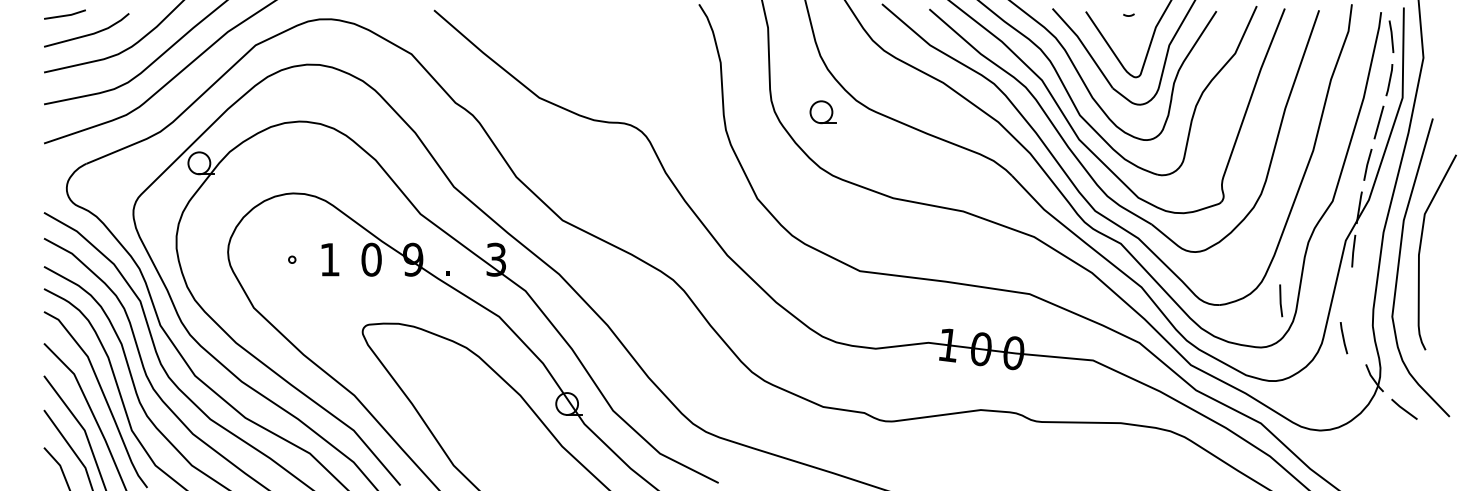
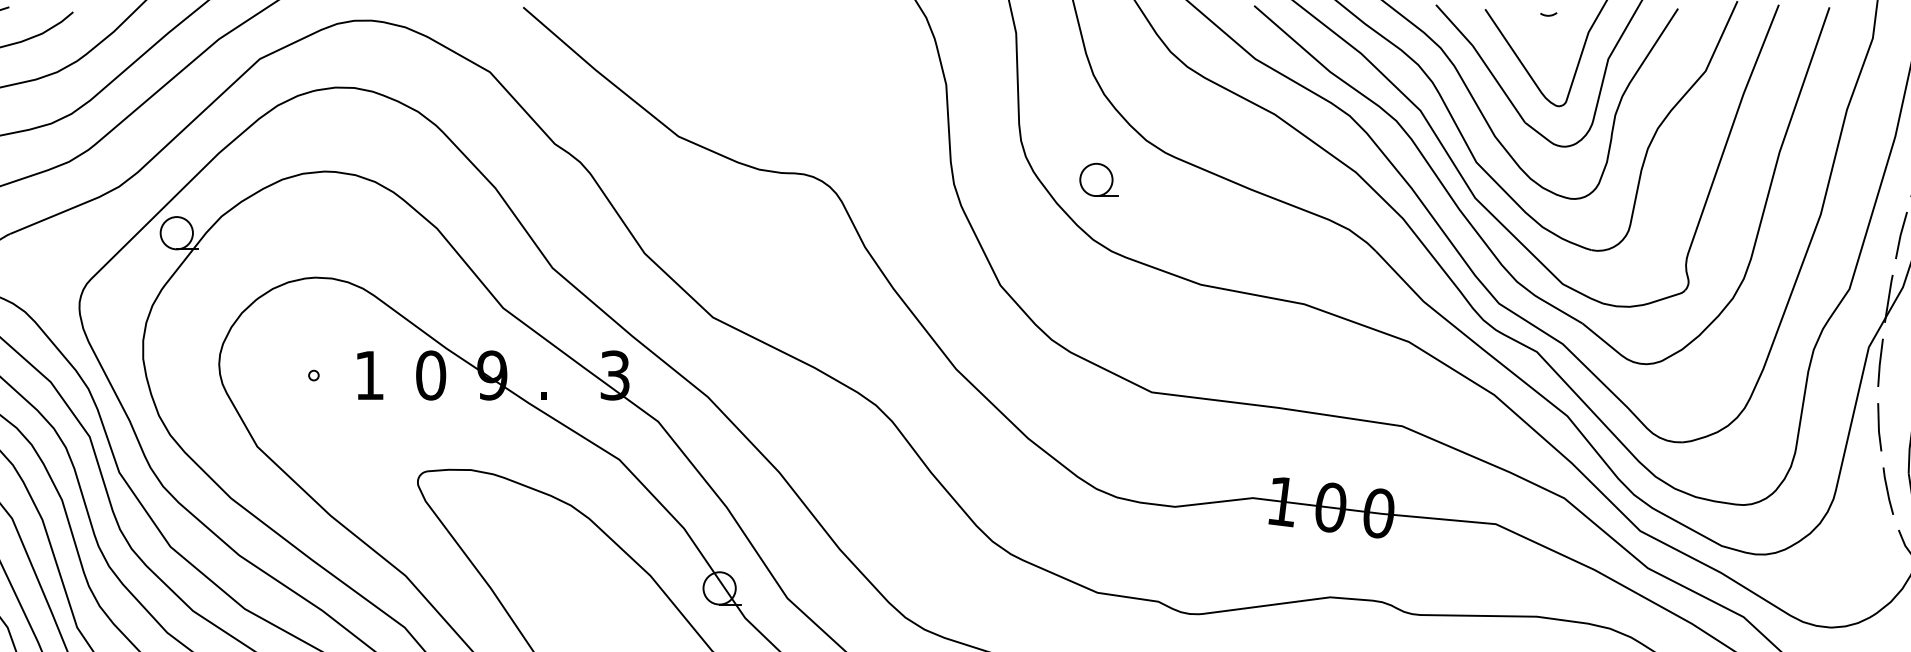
part: (822, 112) -> (1097, 180), moved
line: (1281, 300) -> (1880, 426), moved
line: (1343, 338) -> (1887, 491), moved

